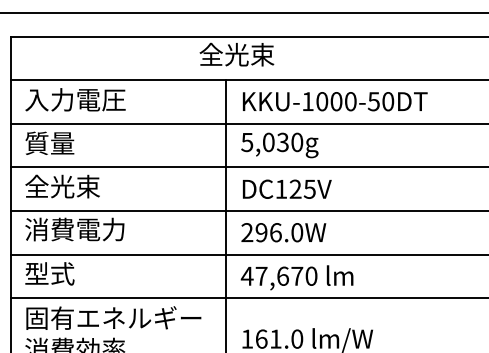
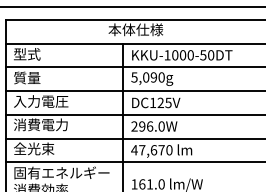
text: (249, 54) -> (135, 29), 全光束 -> 本体仕様
text: (76, 100) -> (41, 54), 入力電圧 -> 型式
text: (282, 142) -> (153, 77), 5,030g -> 5,090g
text: (76, 186) -> (41, 101), 全光束 -> 入力電圧
text: (61, 273) -> (33, 148), 型式 -> 全光束

